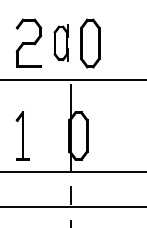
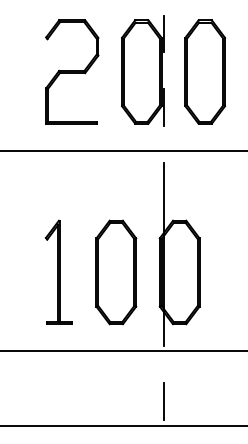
part: (60, 42) -> (140, 69), size x1.43
part: (49, 135) -> (116, 271), added

